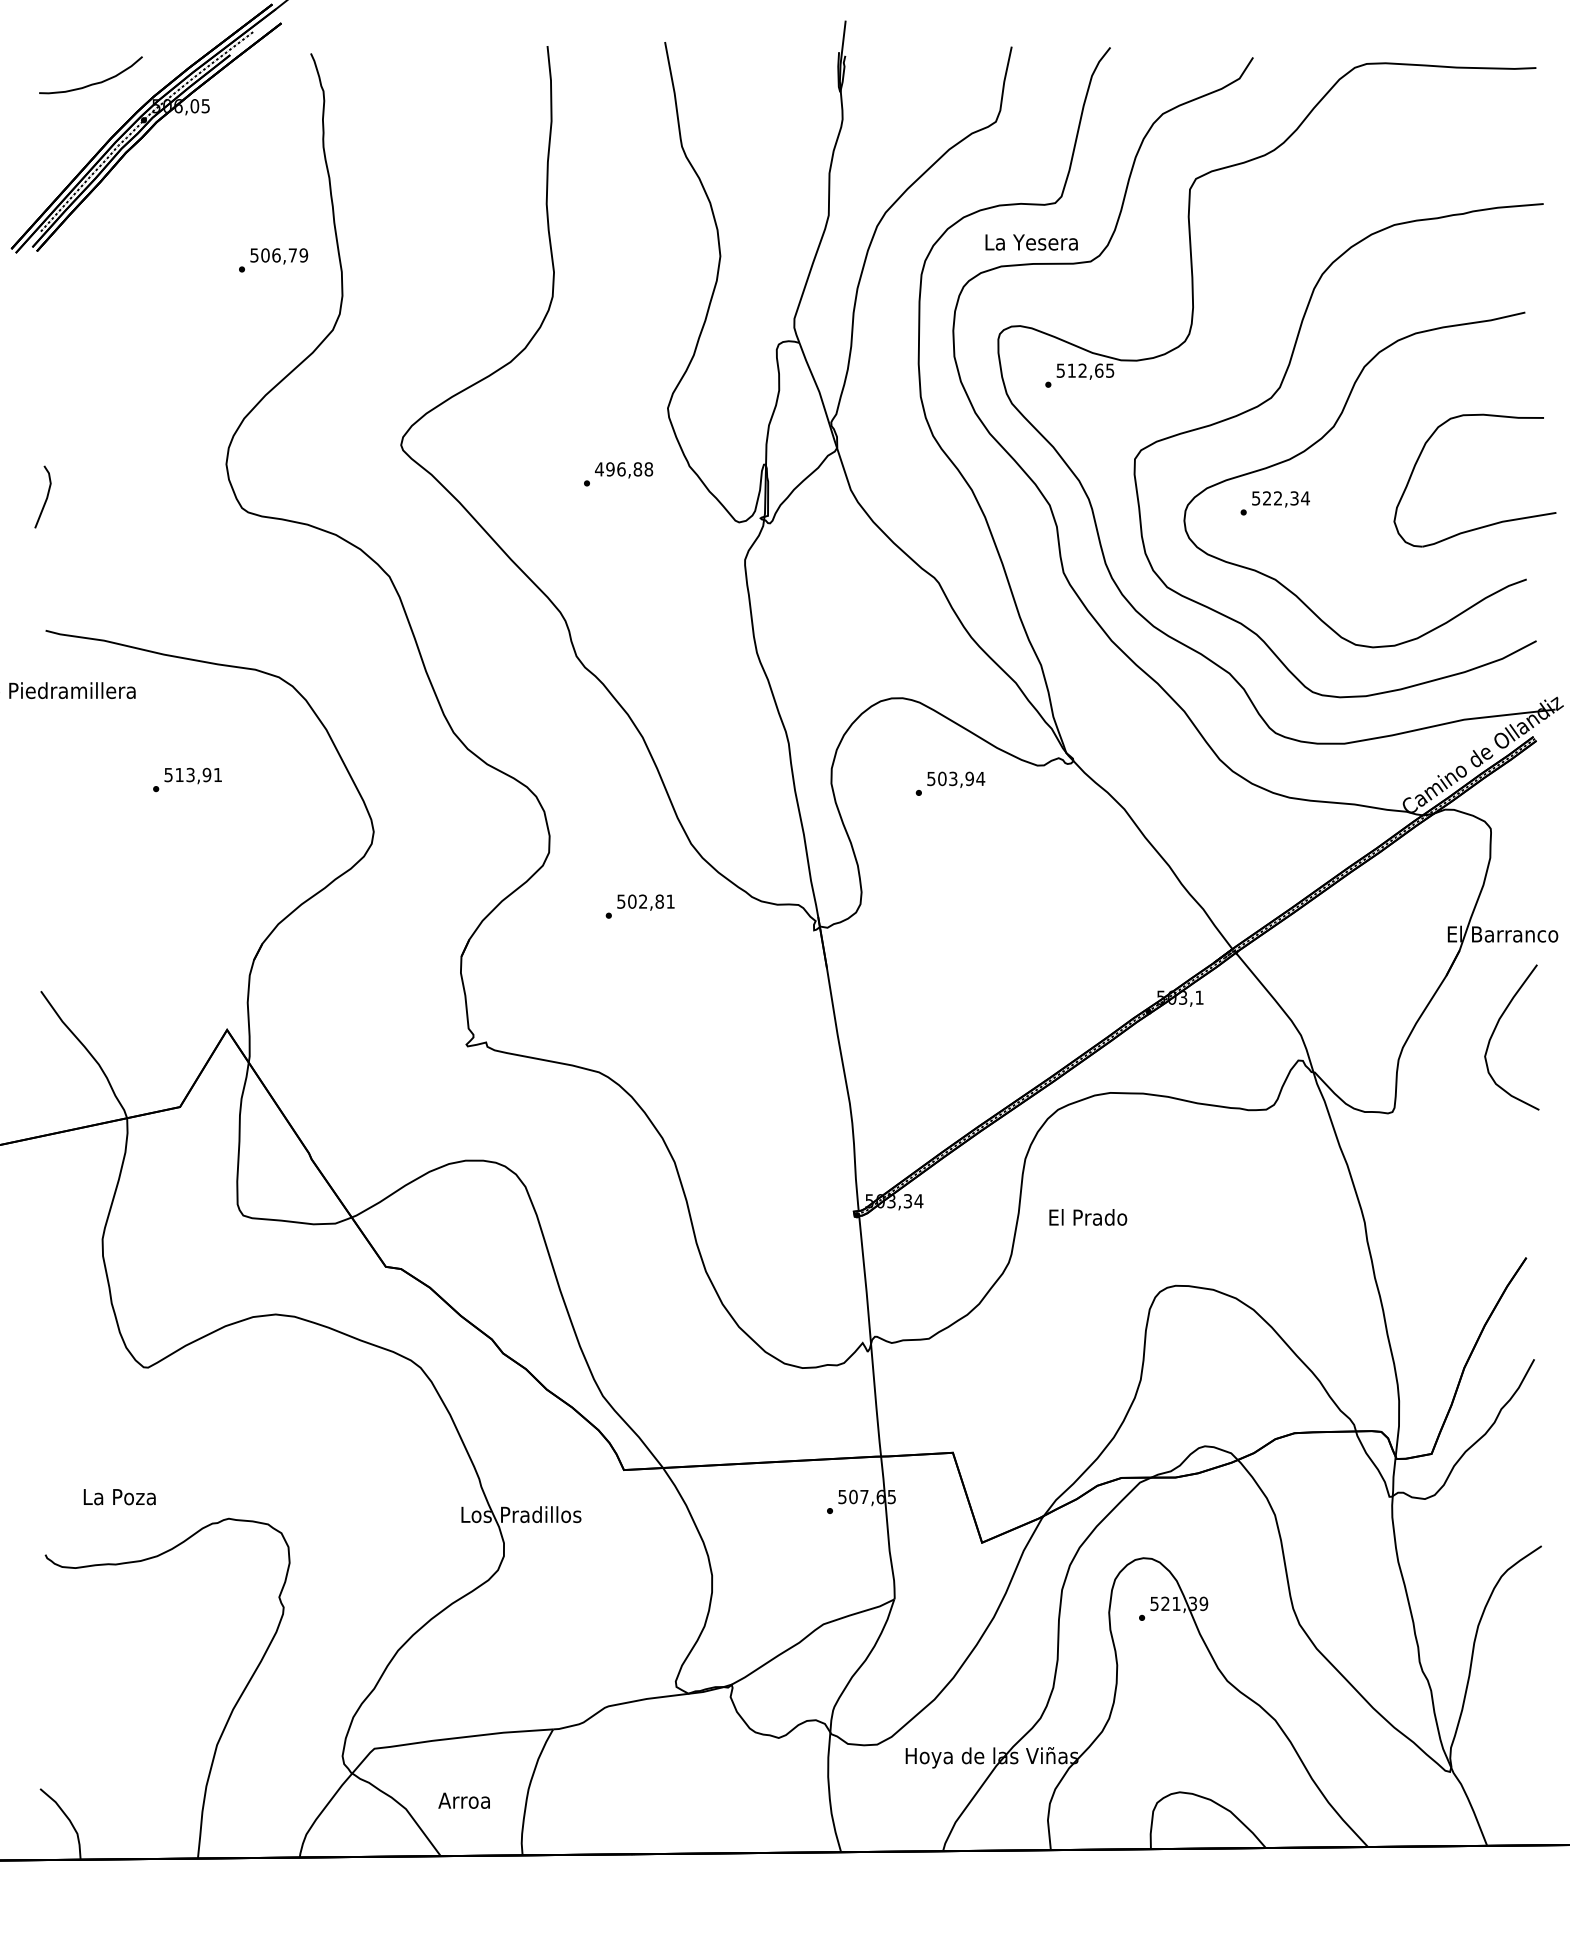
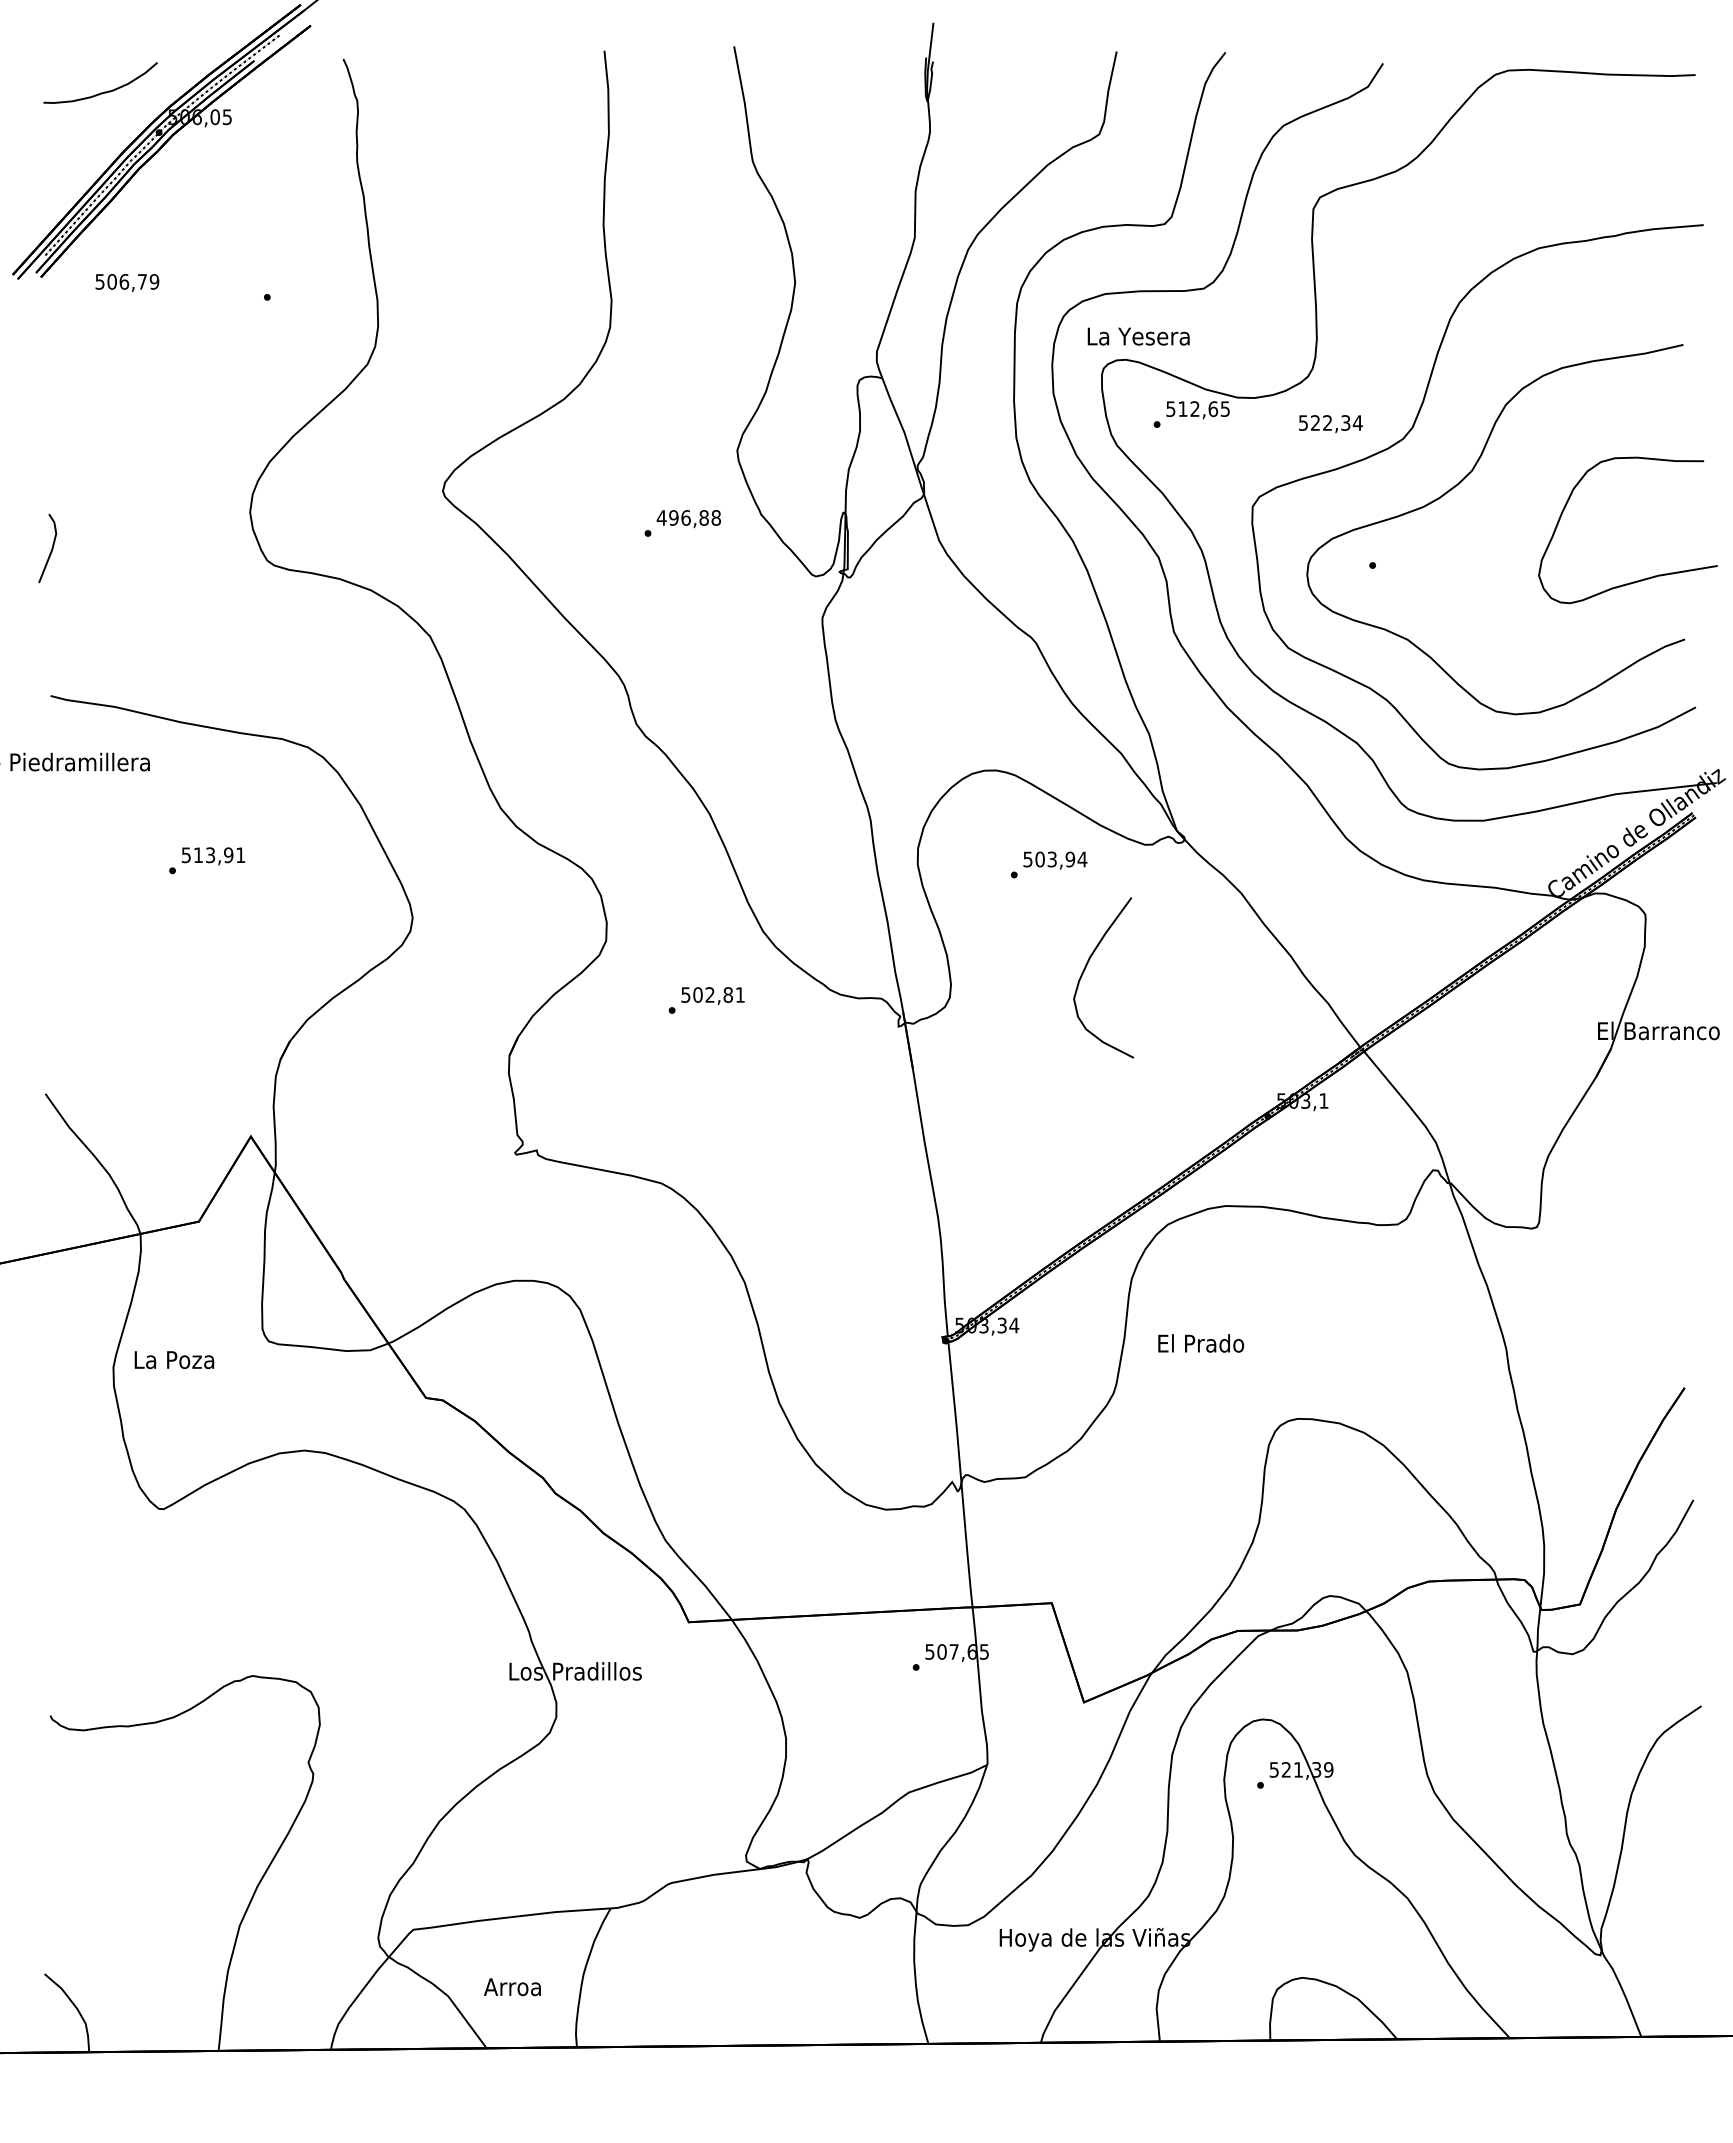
text: (1031, 242) -> (1138, 336), moved
text: (279, 256) -> (127, 282), moved
text: (1280, 499) -> (1330, 424), moved
curve: (1494, 1032) -> (1084, 972), moved
text: (119, 1497) -> (174, 1360), moved

